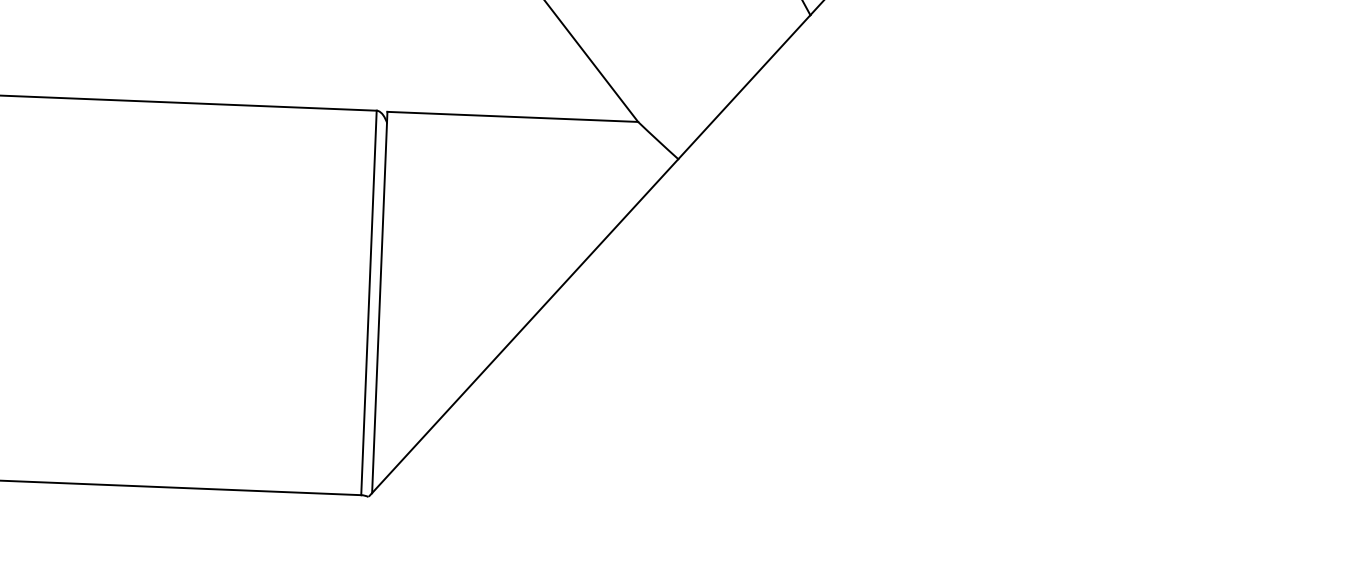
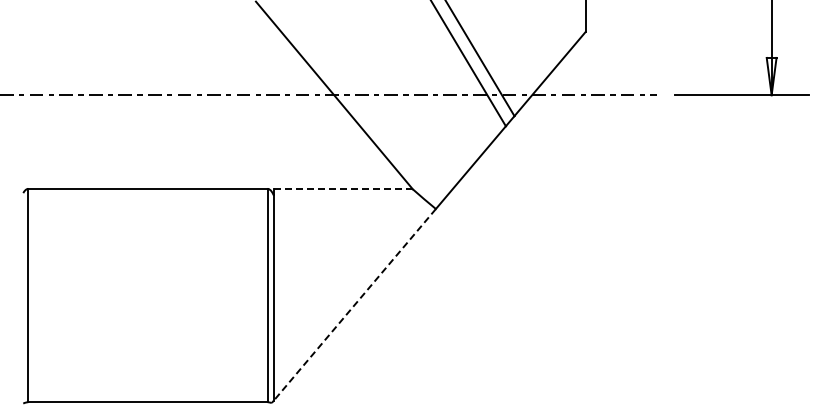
line: (513, 117) -> (343, 189), solid -> dashed
line: (524, 325) -> (354, 304), solid -> dashed

